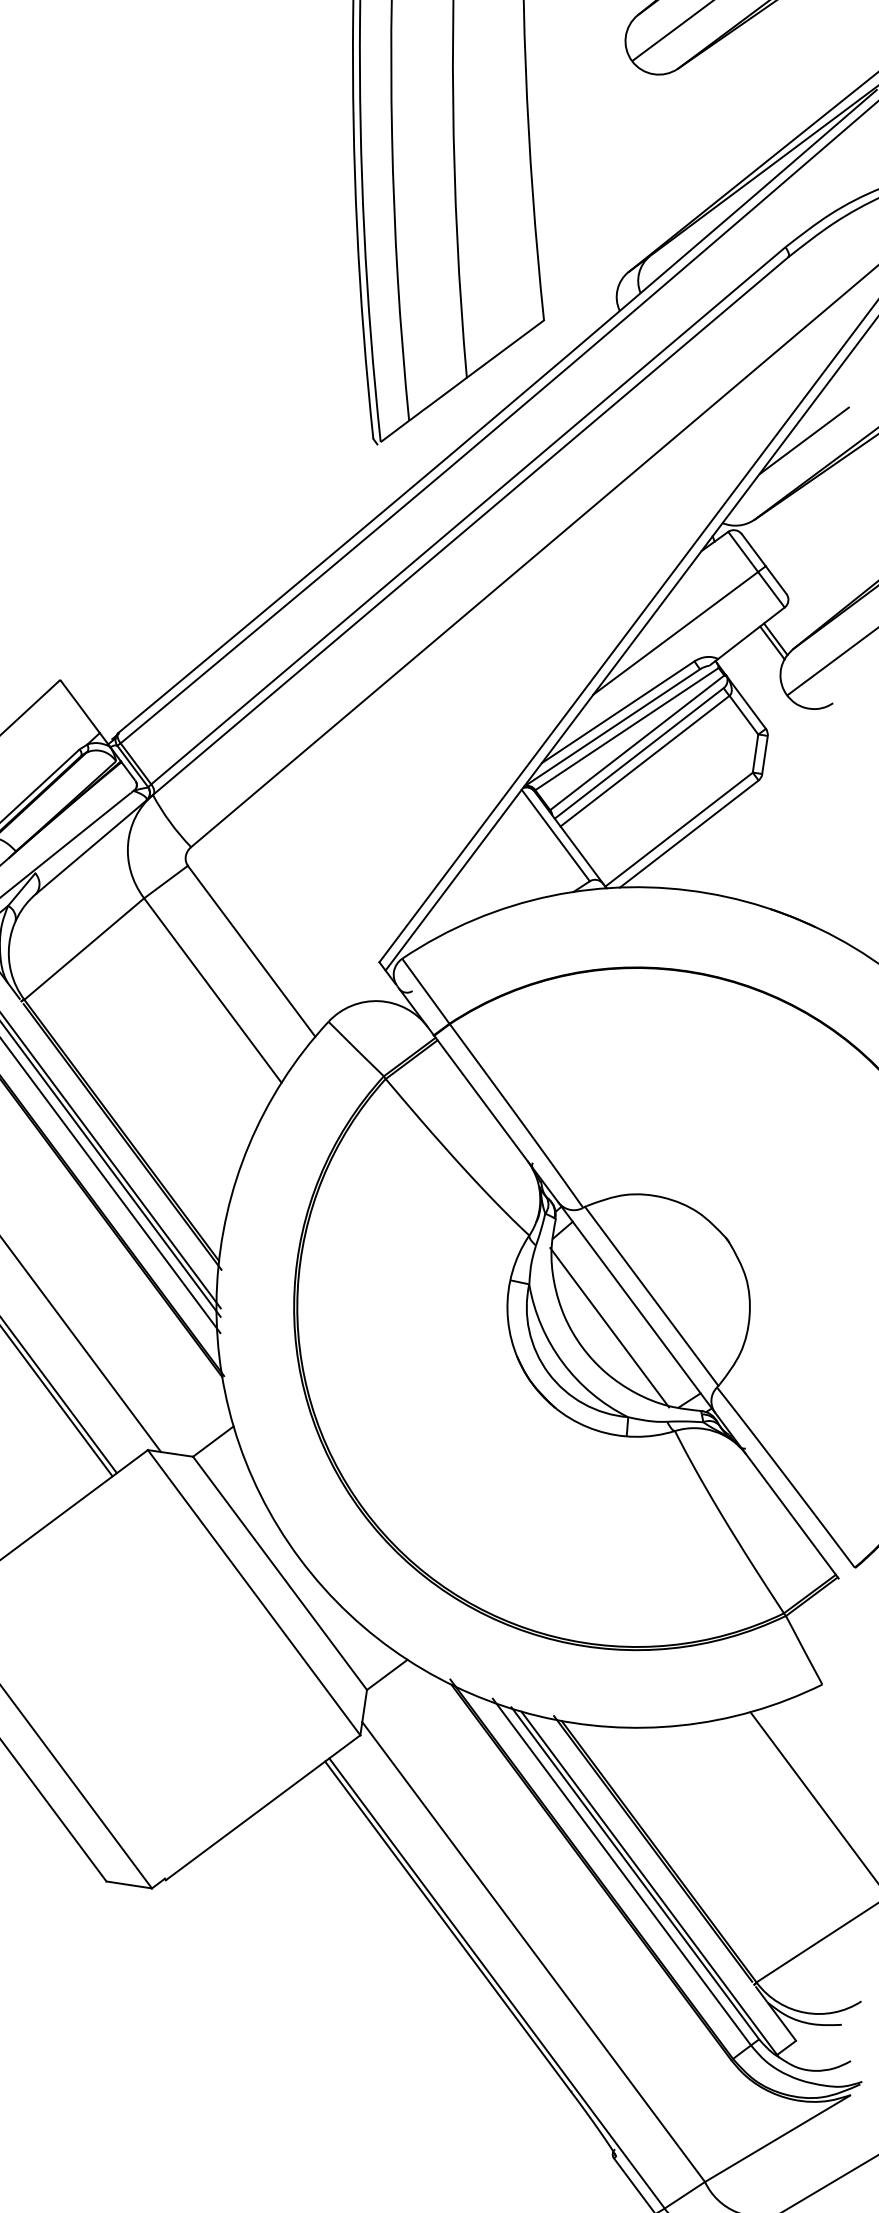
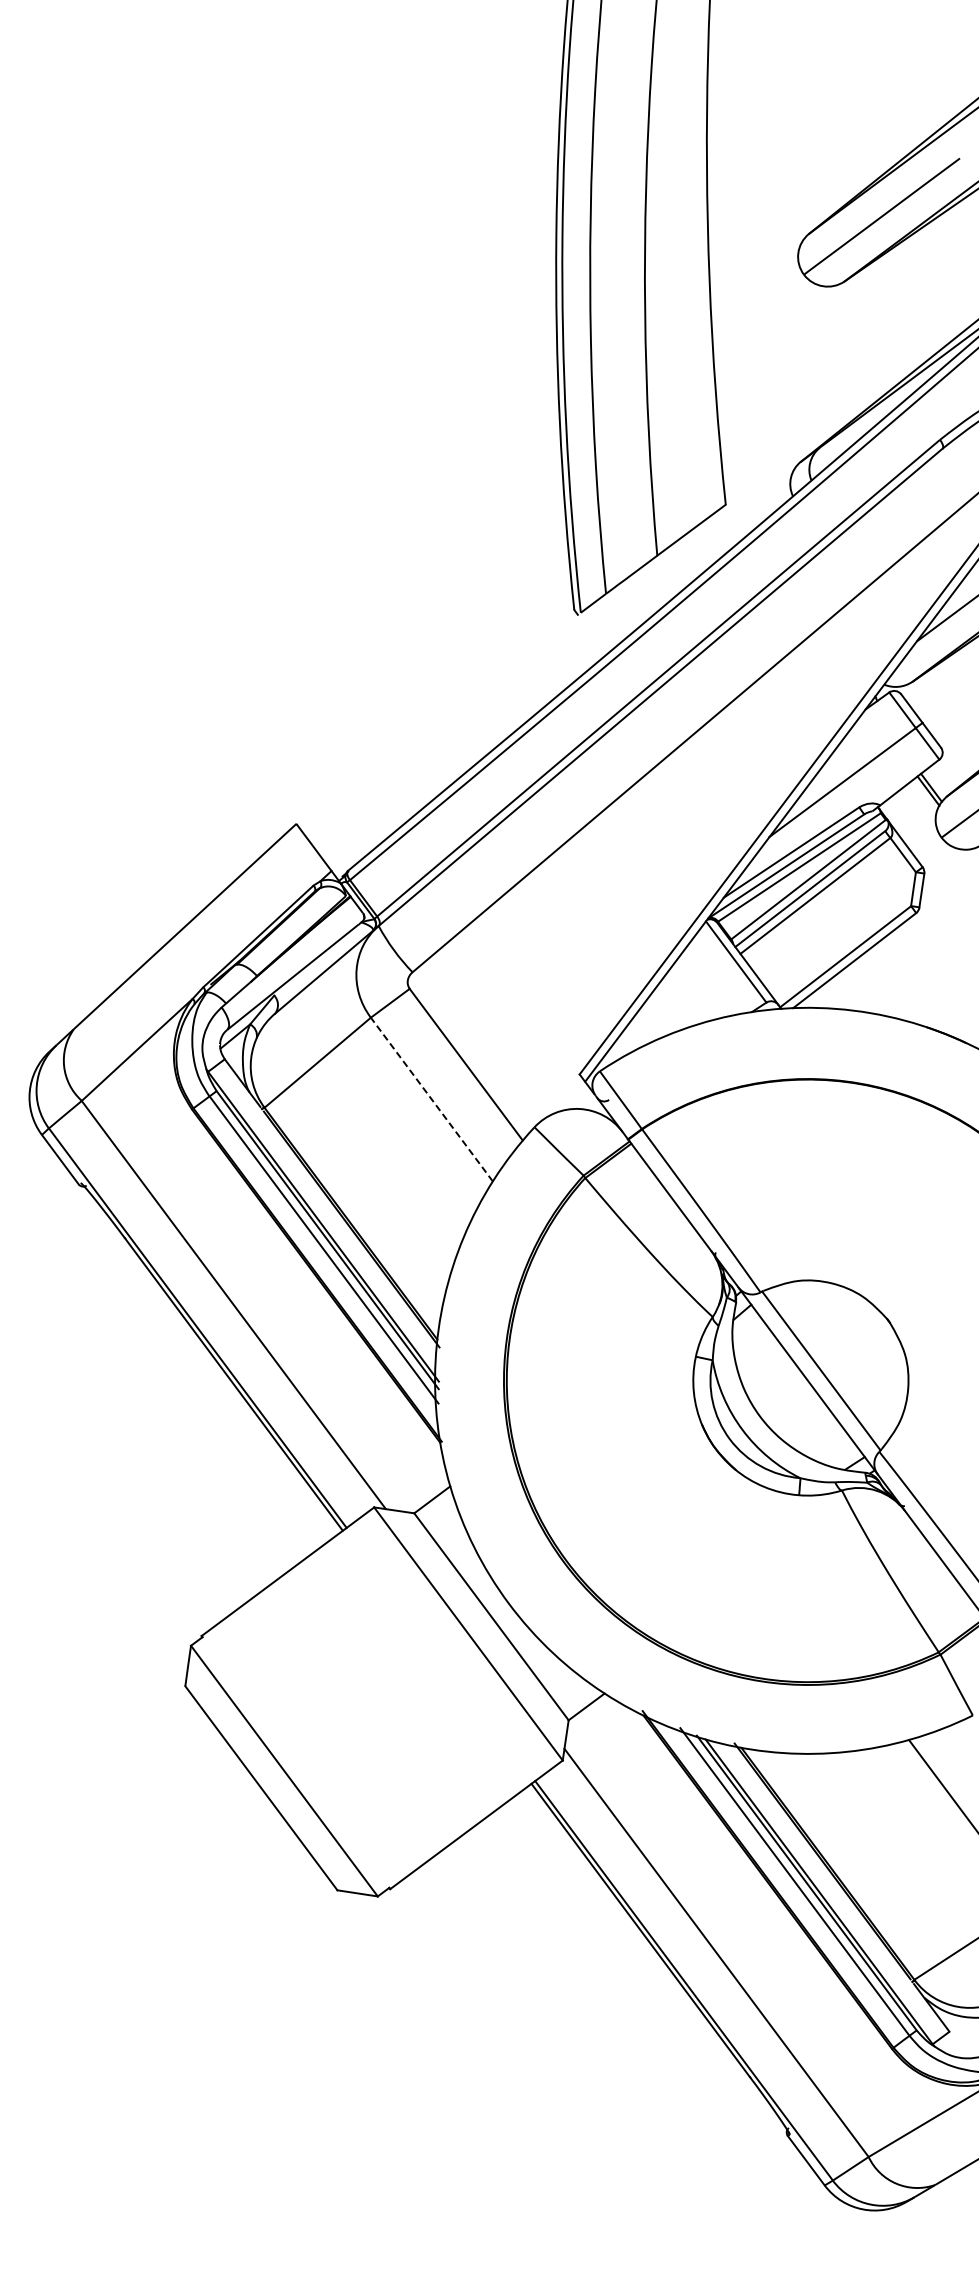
line: (212, 990) -> (431, 1099), solid -> dashed
line: (609, 1327) -> (783, 1398), removed

